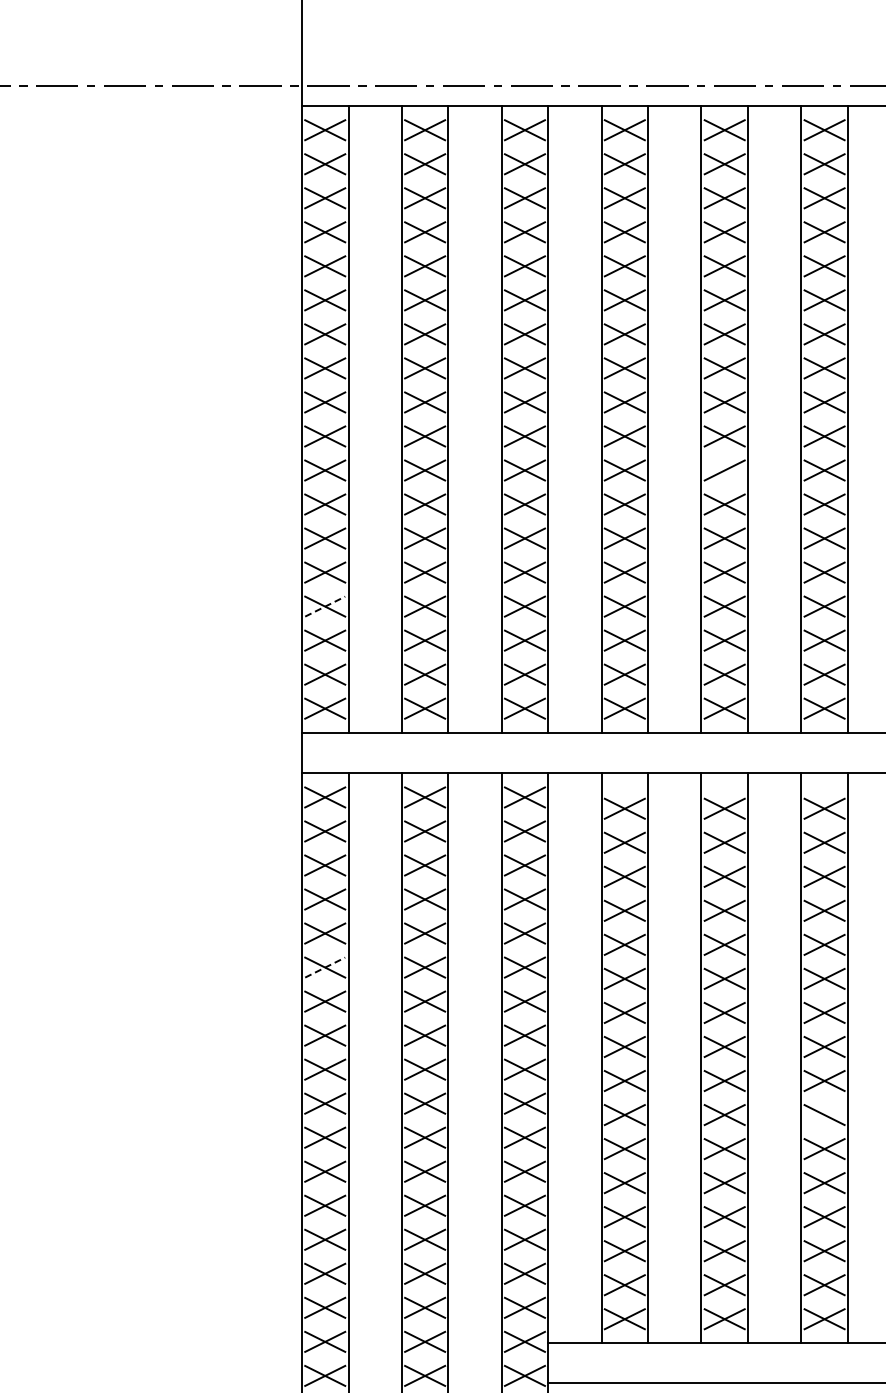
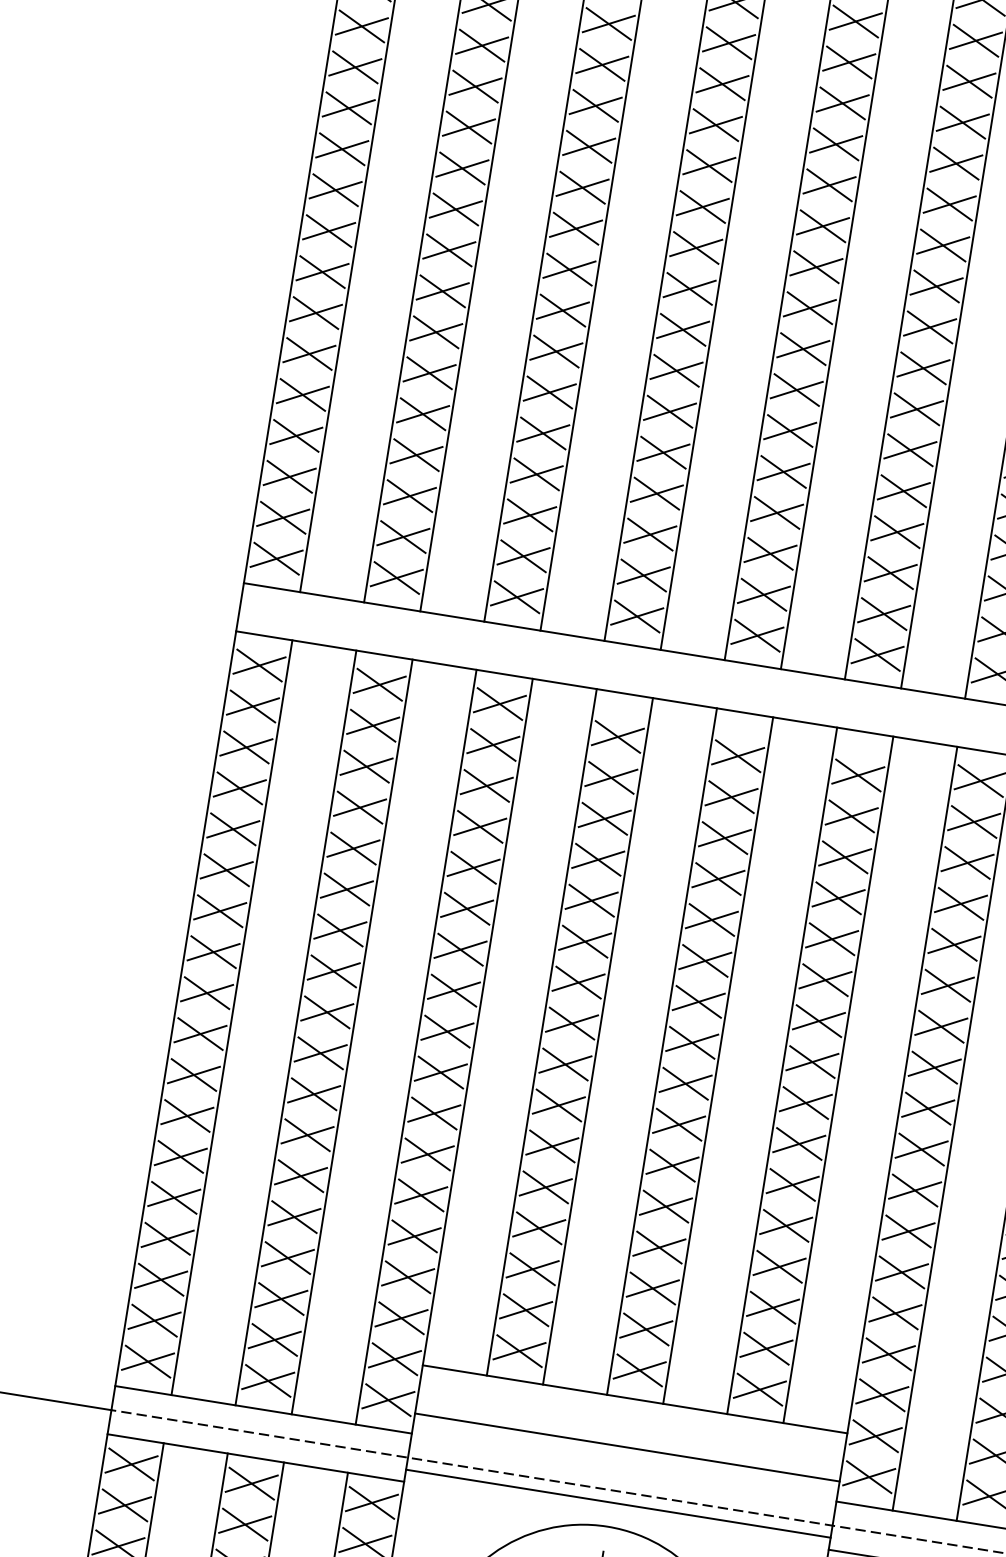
line: (724, 470) -> (803, 349), added
line: (325, 606) -> (296, 435), dashed -> solid
line: (325, 967) -> (227, 870), dashed -> solid
line: (824, 1115) -> (799, 1144), added

